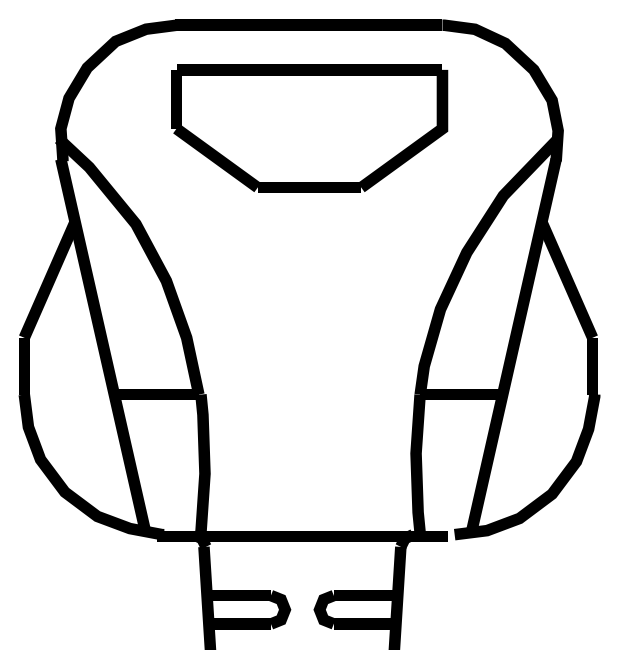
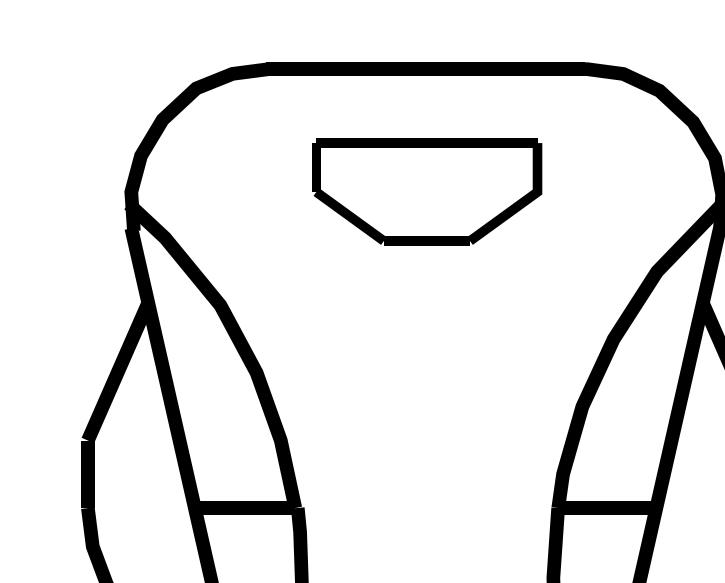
part: (309, 128) -> (426, 191), size x0.7

